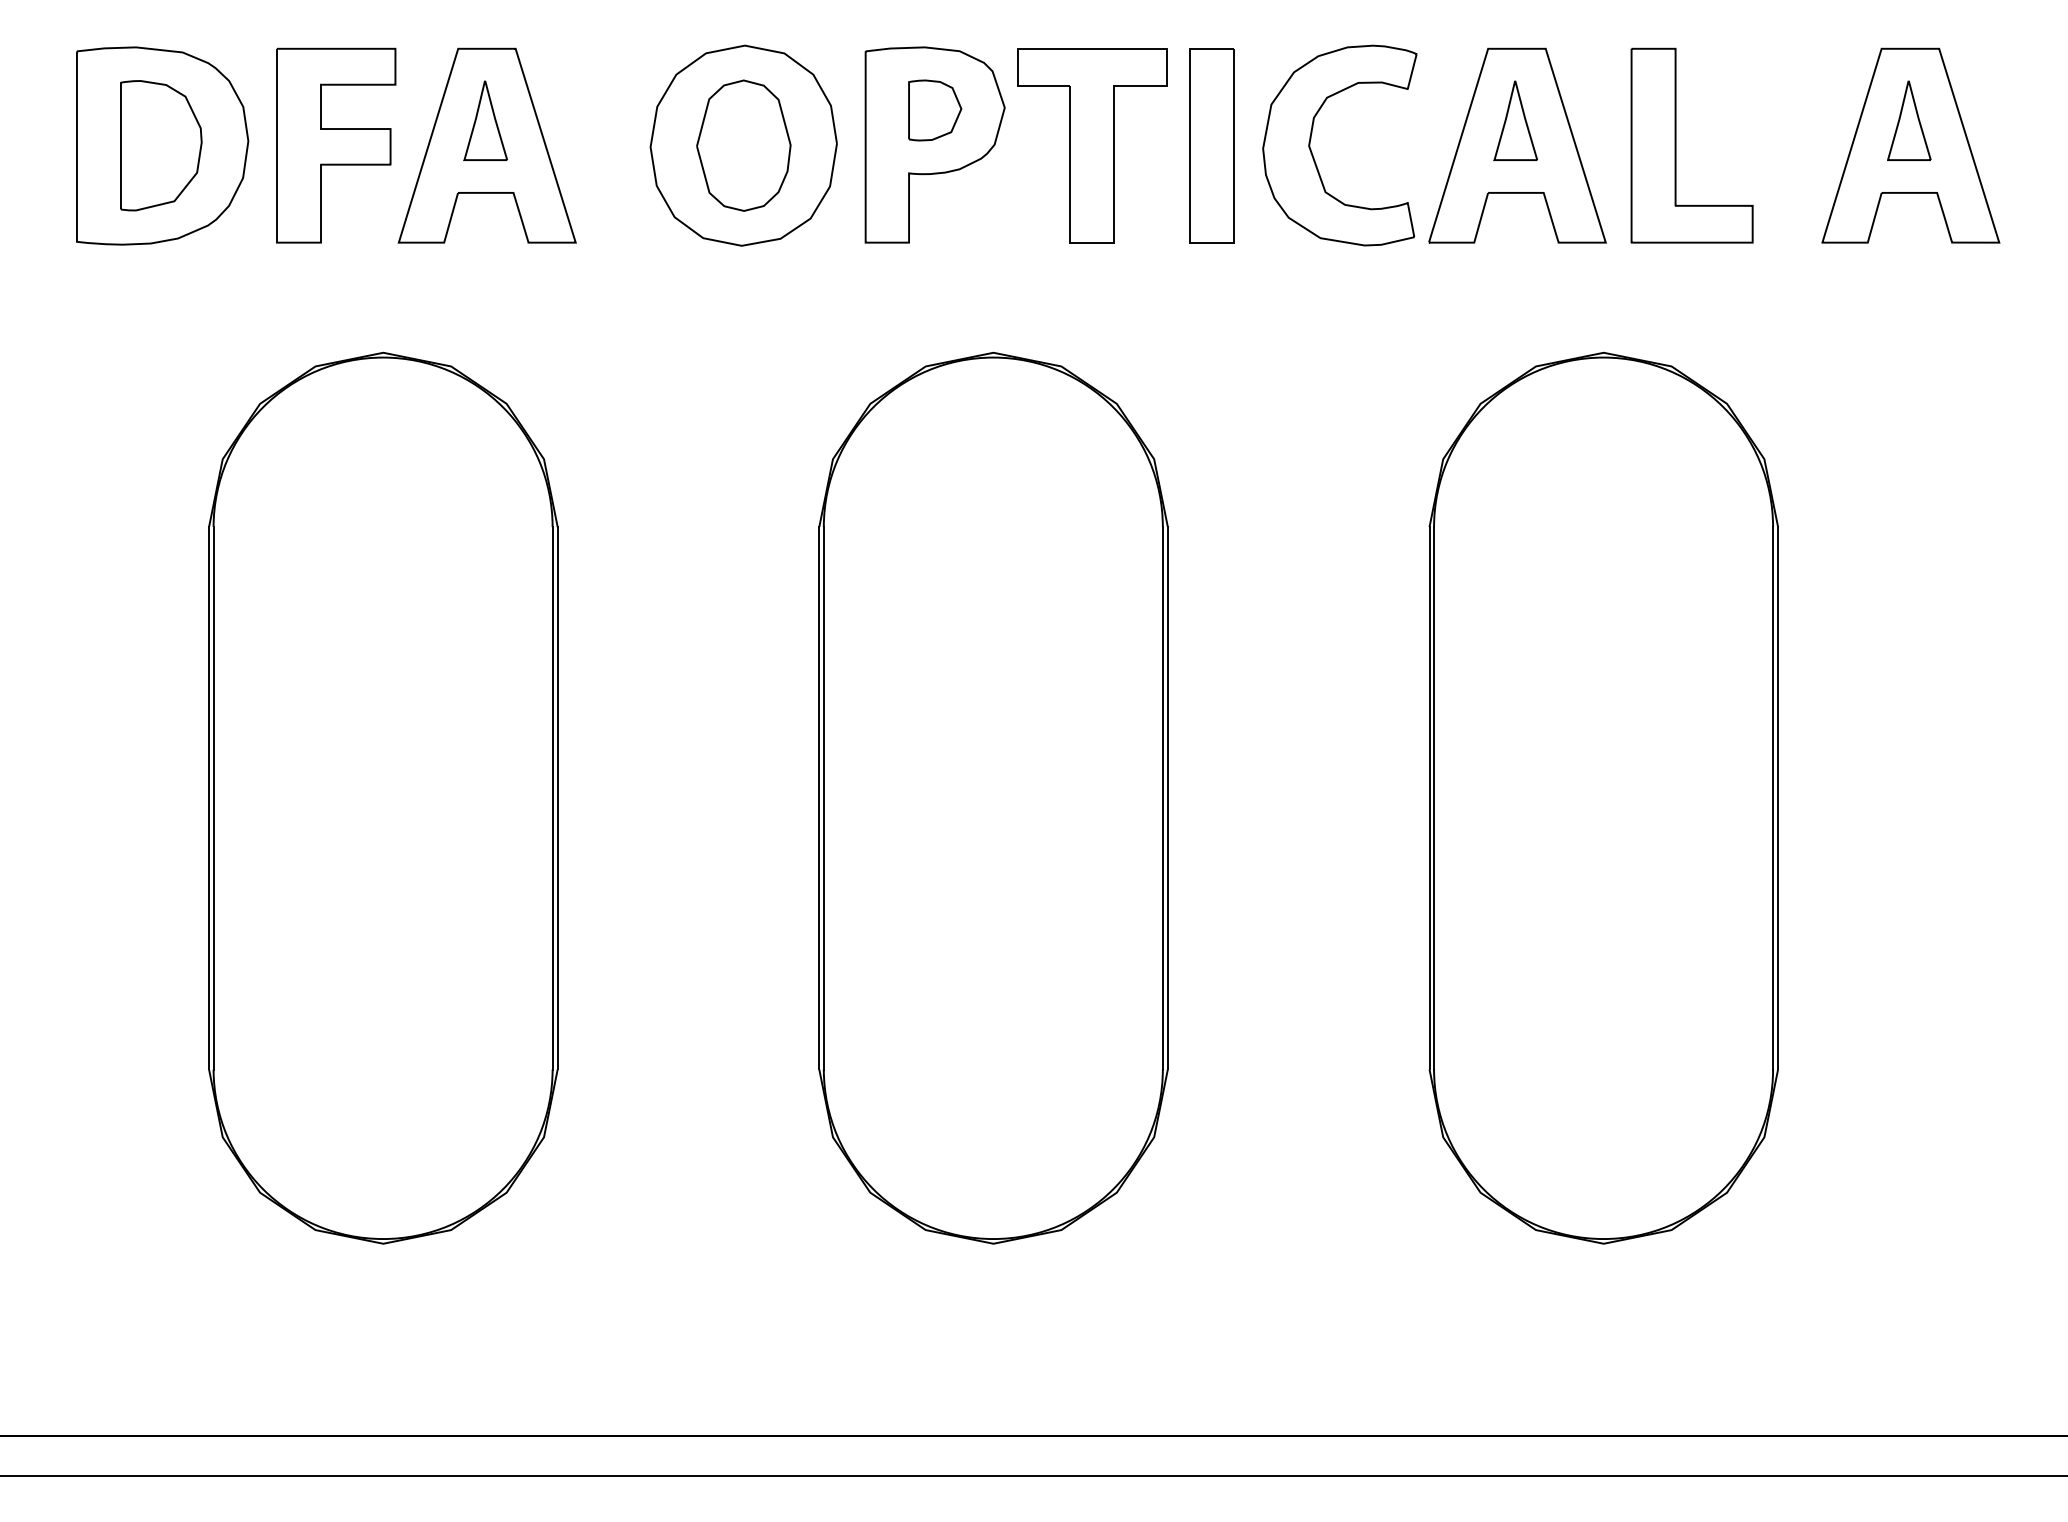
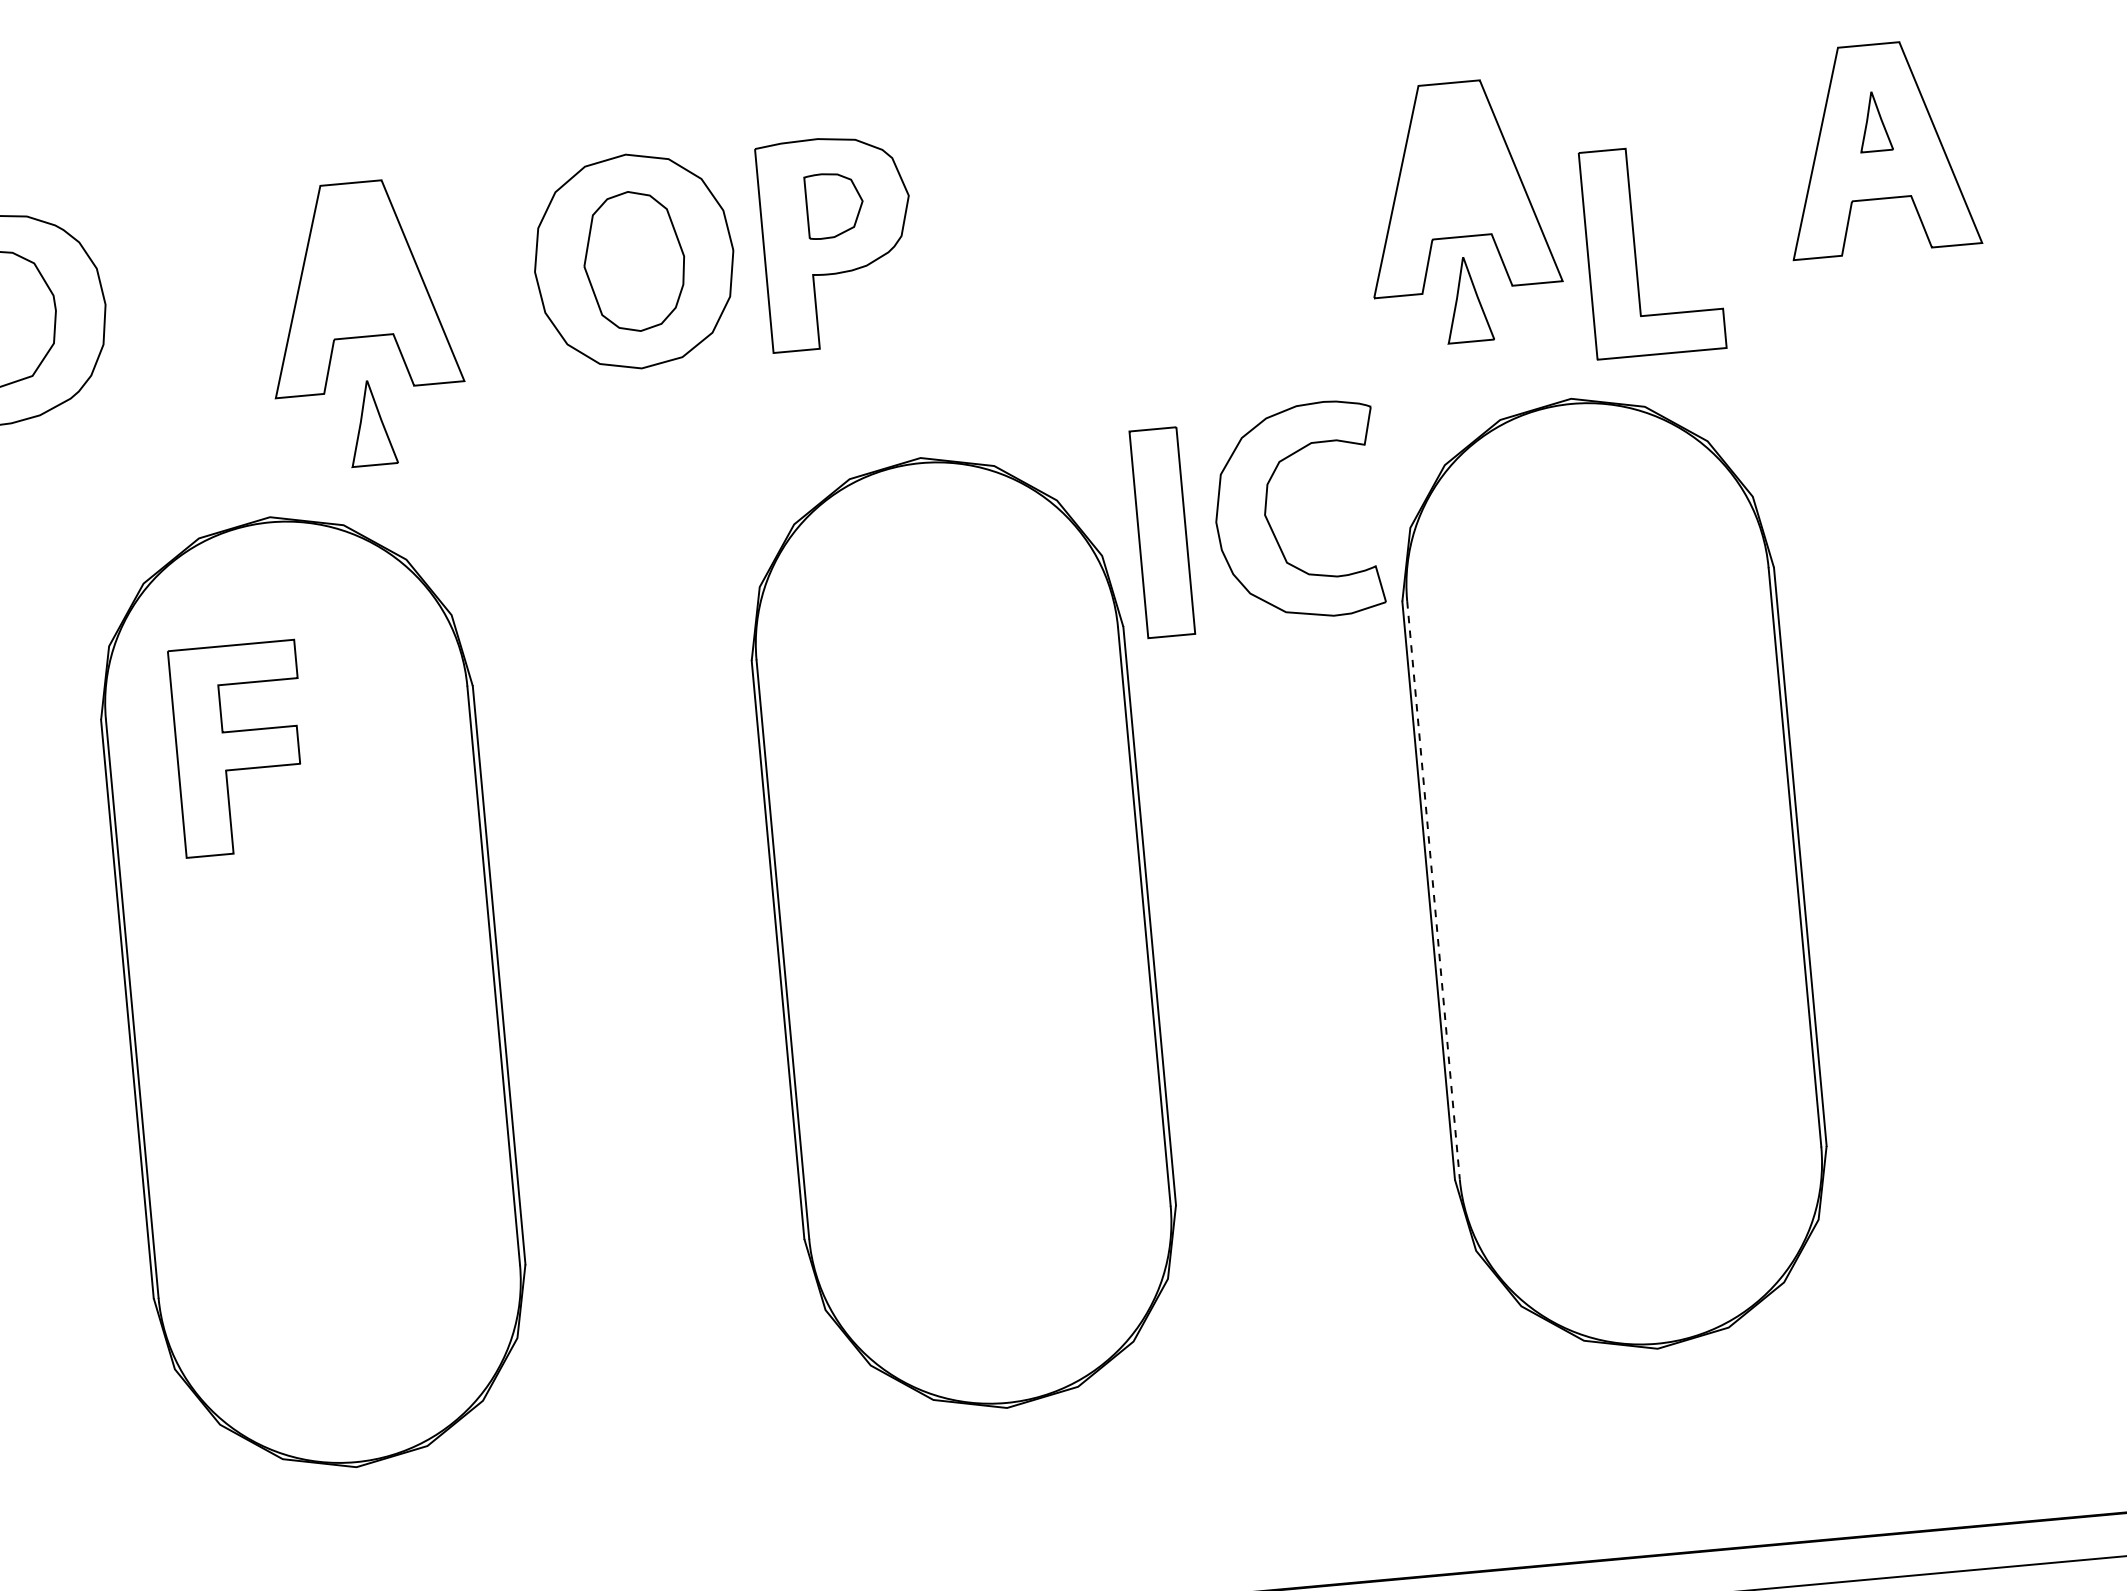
part: (485, 120) -> (371, 422), moved
part: (1515, 120) -> (1467, 299), moved
part: (1909, 120) -> (1874, 121), size x0.7
part: (336, 145) -> (240, 748), moved
part: (1092, 145) -> (1005, 227), removed
part: (1211, 145) -> (1161, 532), moved
part: (1676, 145) -> (1636, 251), moved
part: (1313, 154) -> (1270, 523), moved
line: (1434, 798) -> (1433, 890), solid -> dashed

